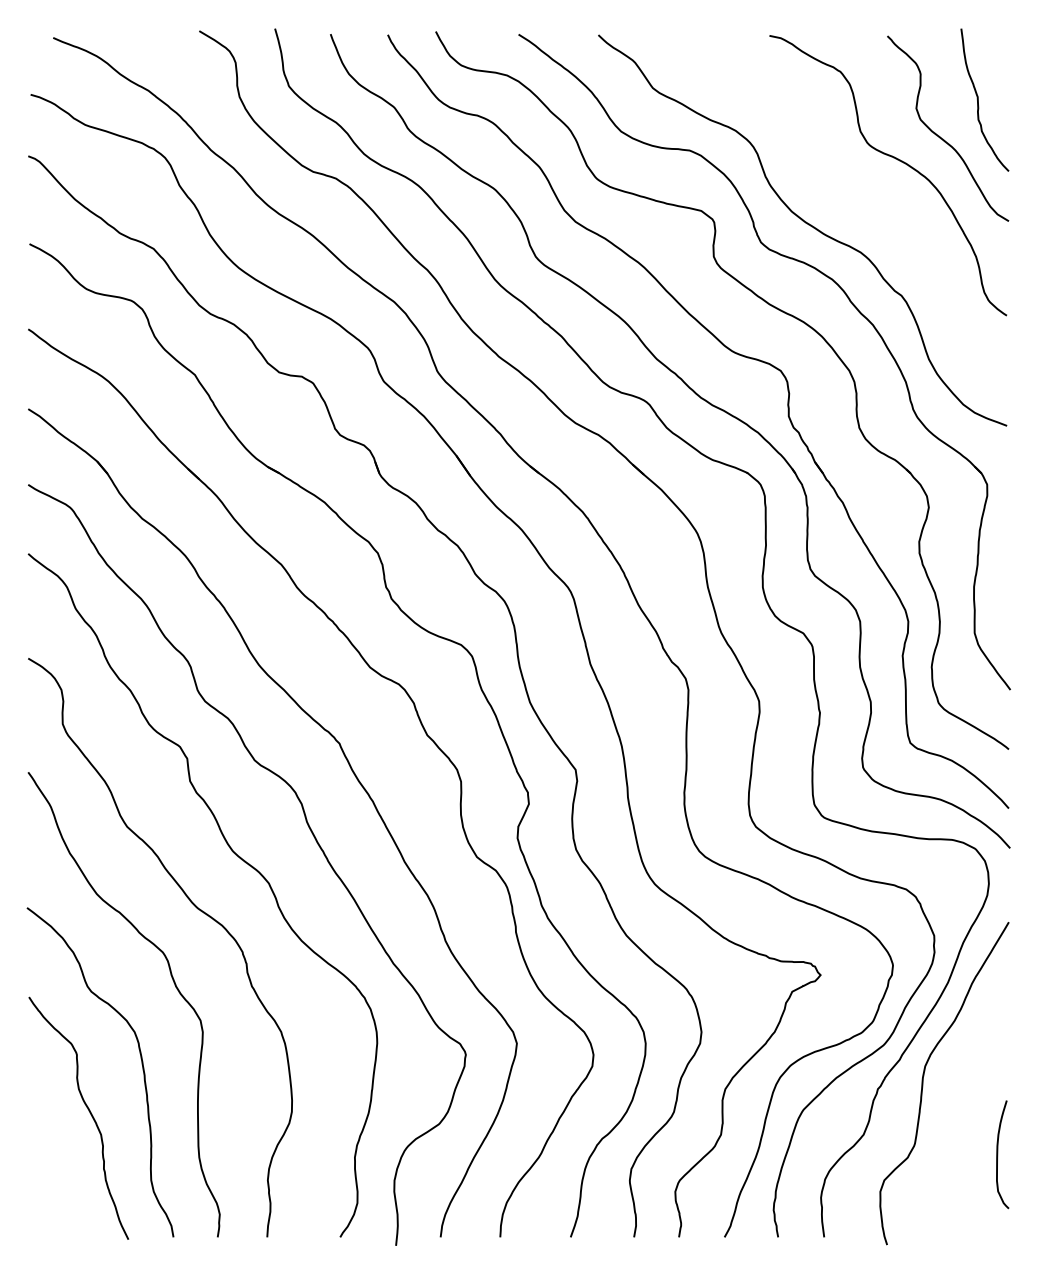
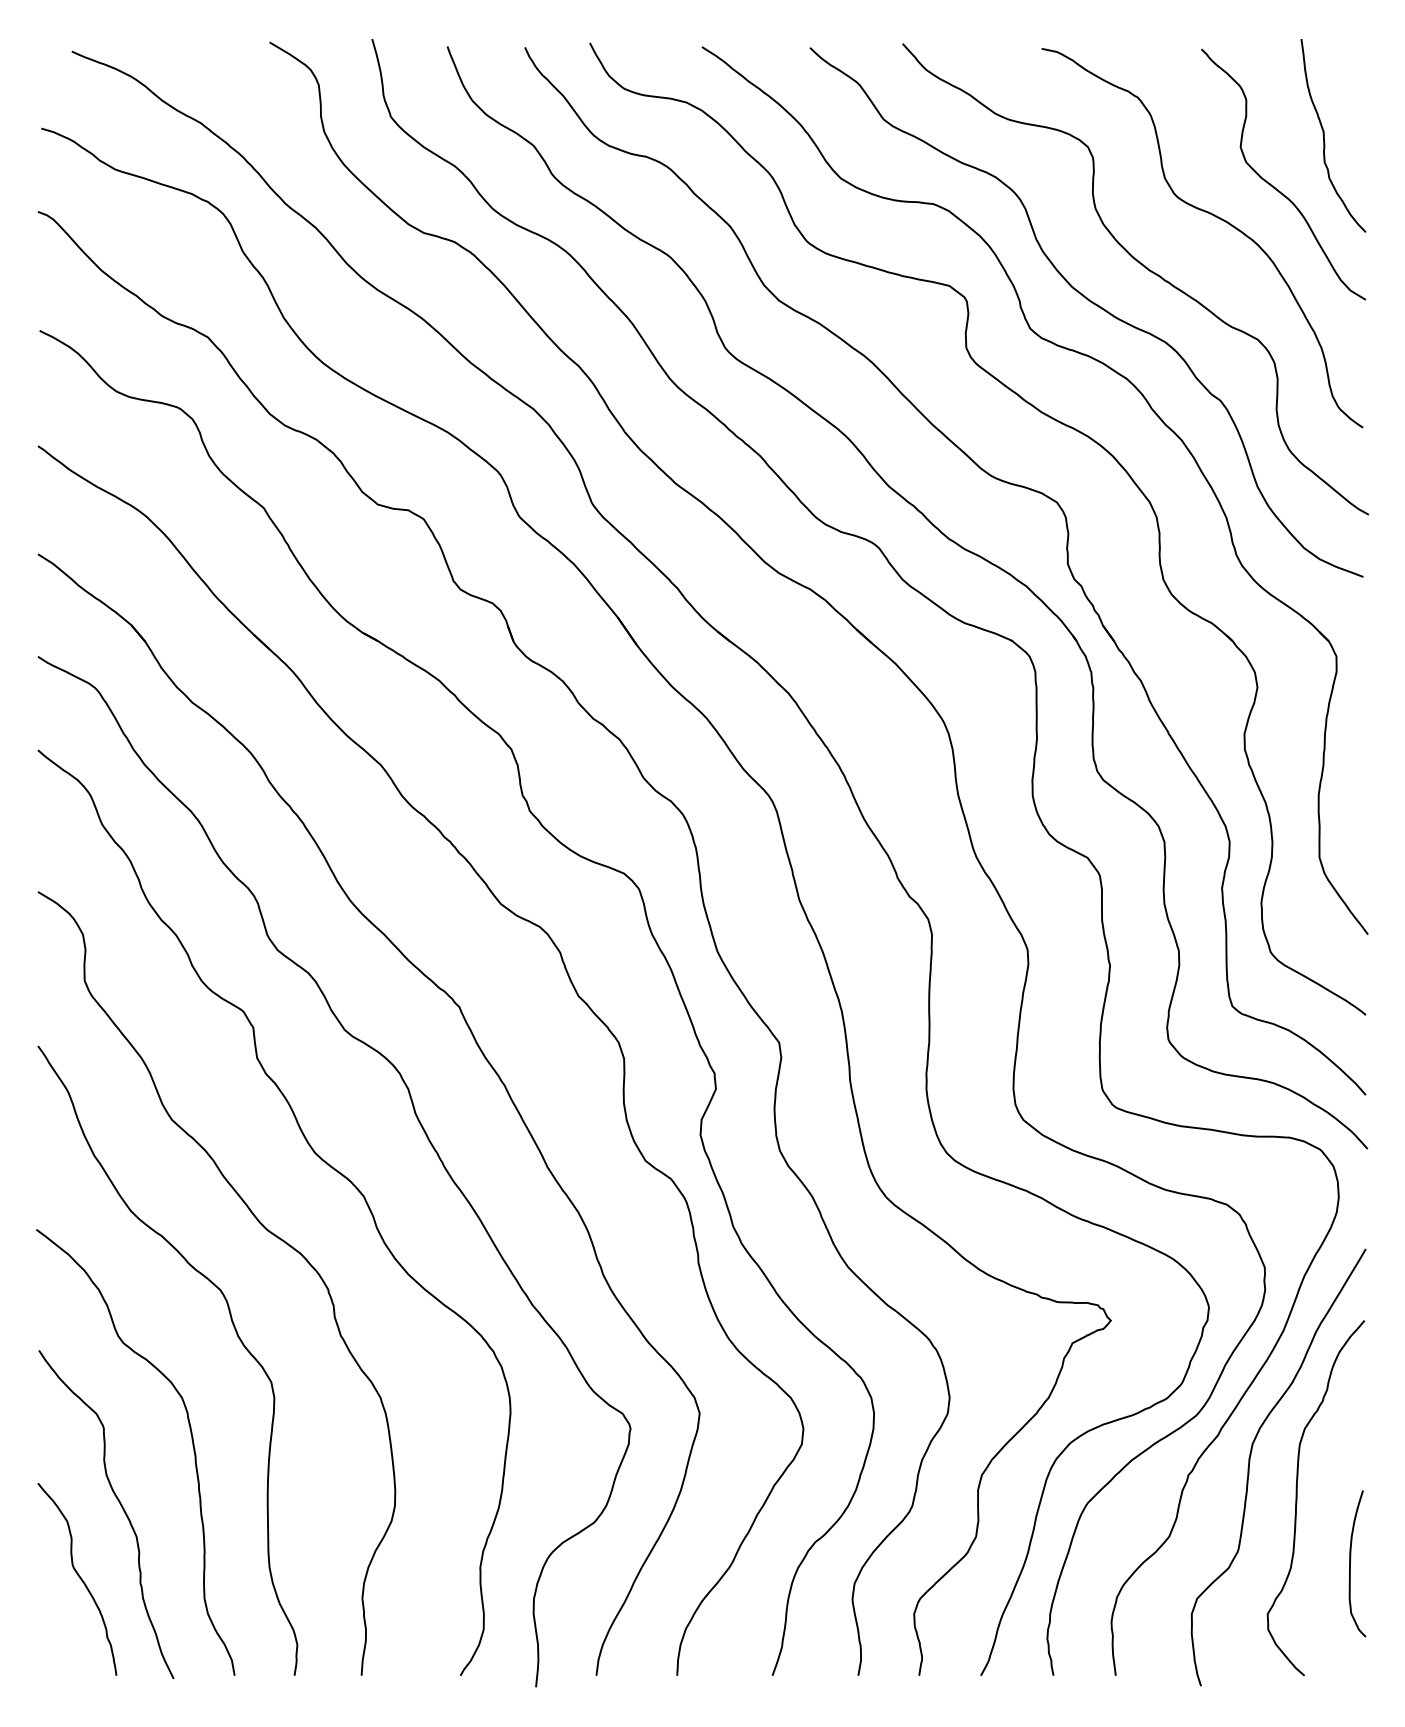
curve: (846, 198) -> (1145, 268), added
curve: (958, 1106) -> (1297, 1498), added
curve: (58, 1165) -> (79, 1578), added

